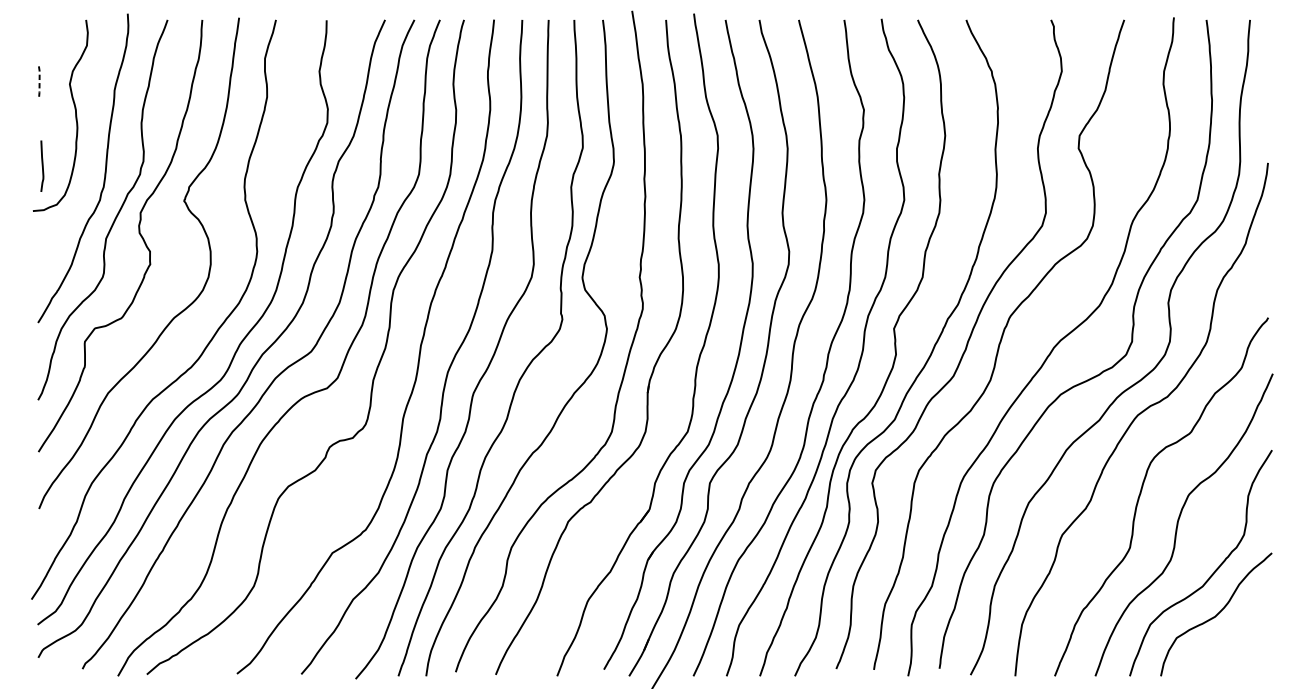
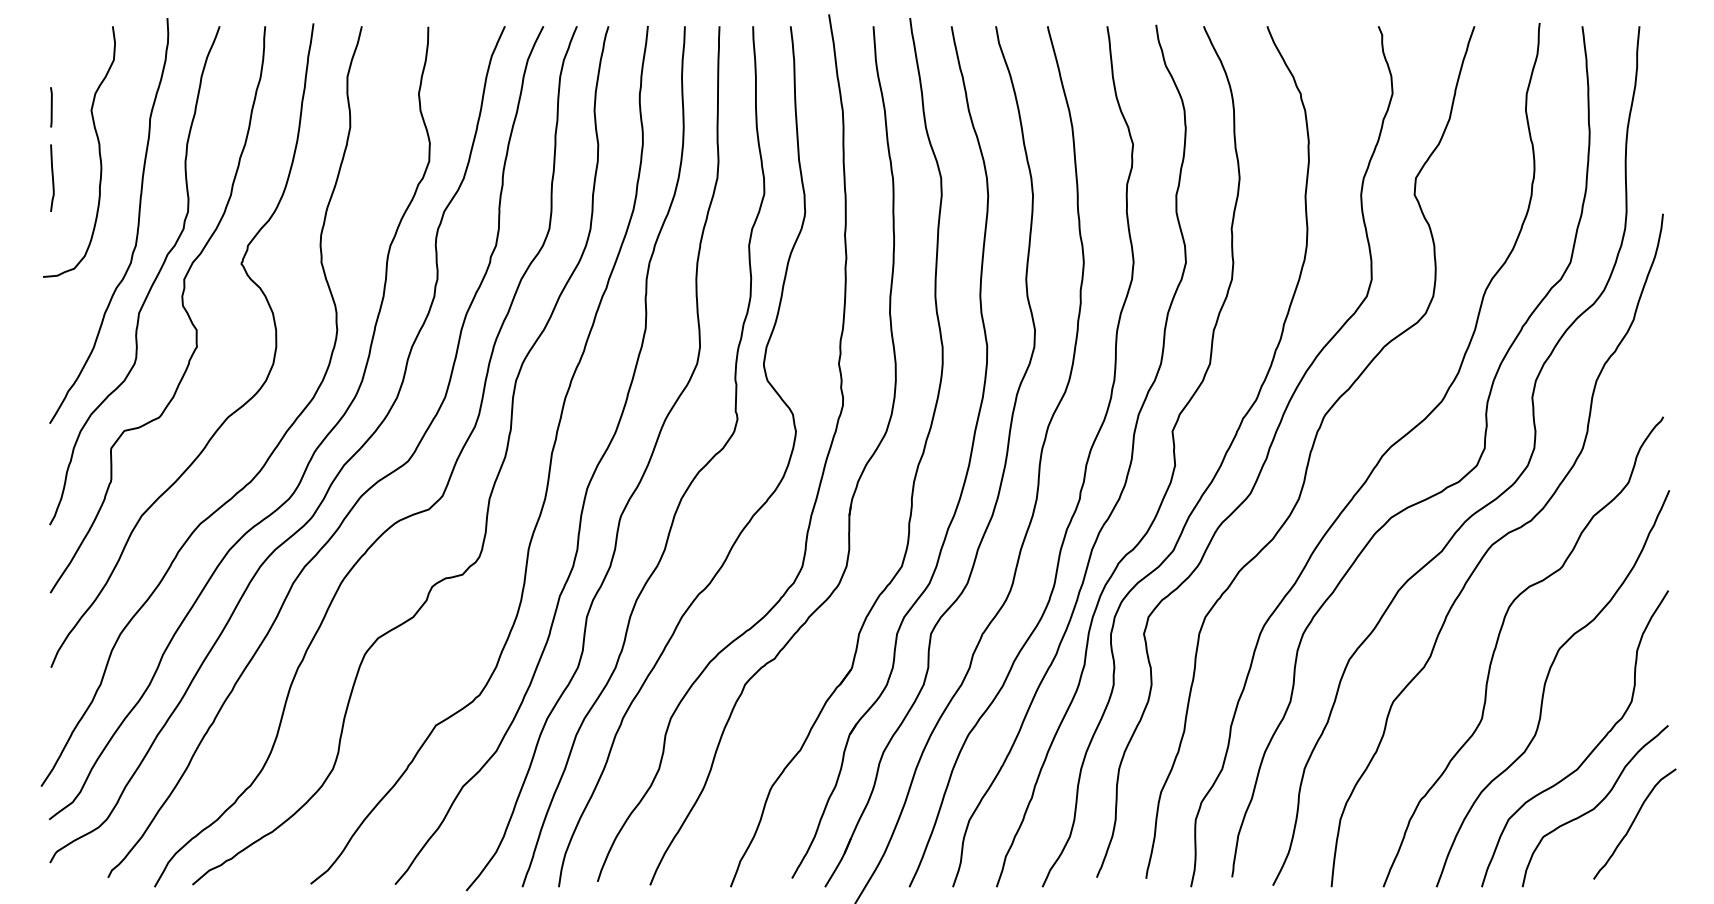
line: (39, 81) -> (51, 107), dashed -> solid
curve: (42, 165) -> (52, 177), moved
curve: (1245, 627) -> (1633, 823), added

